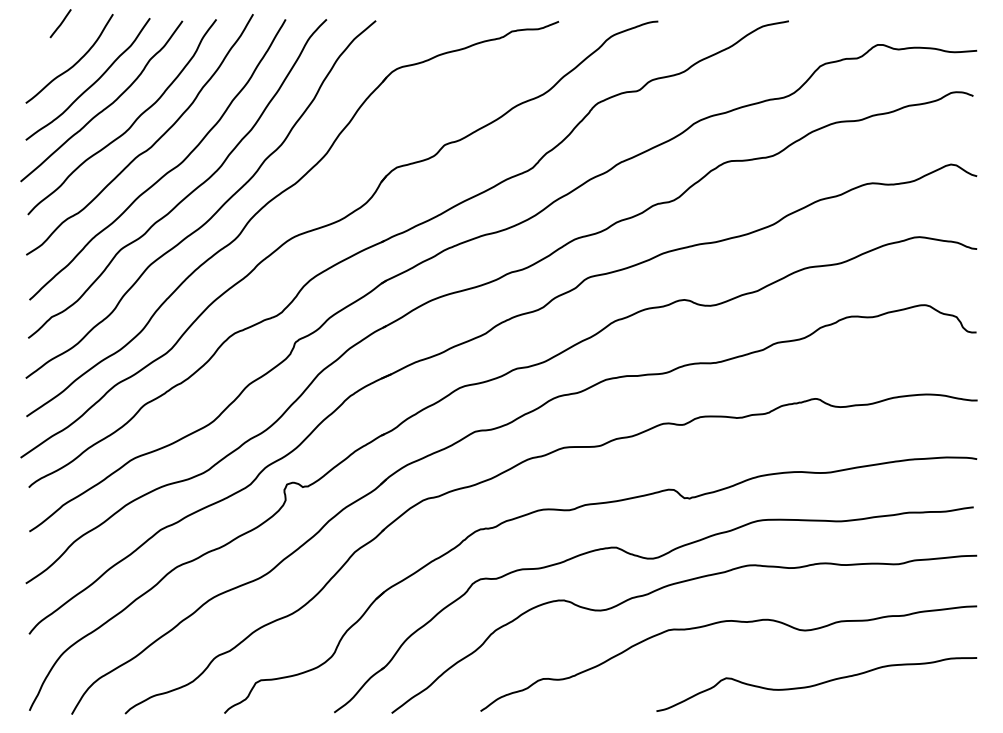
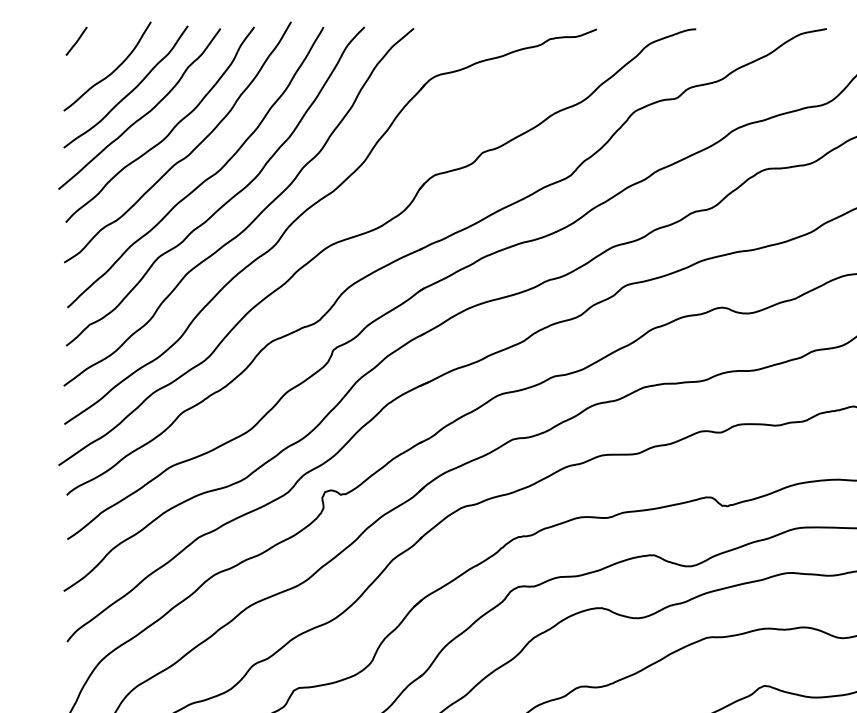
line: (60, 23) -> (76, 41), moved

